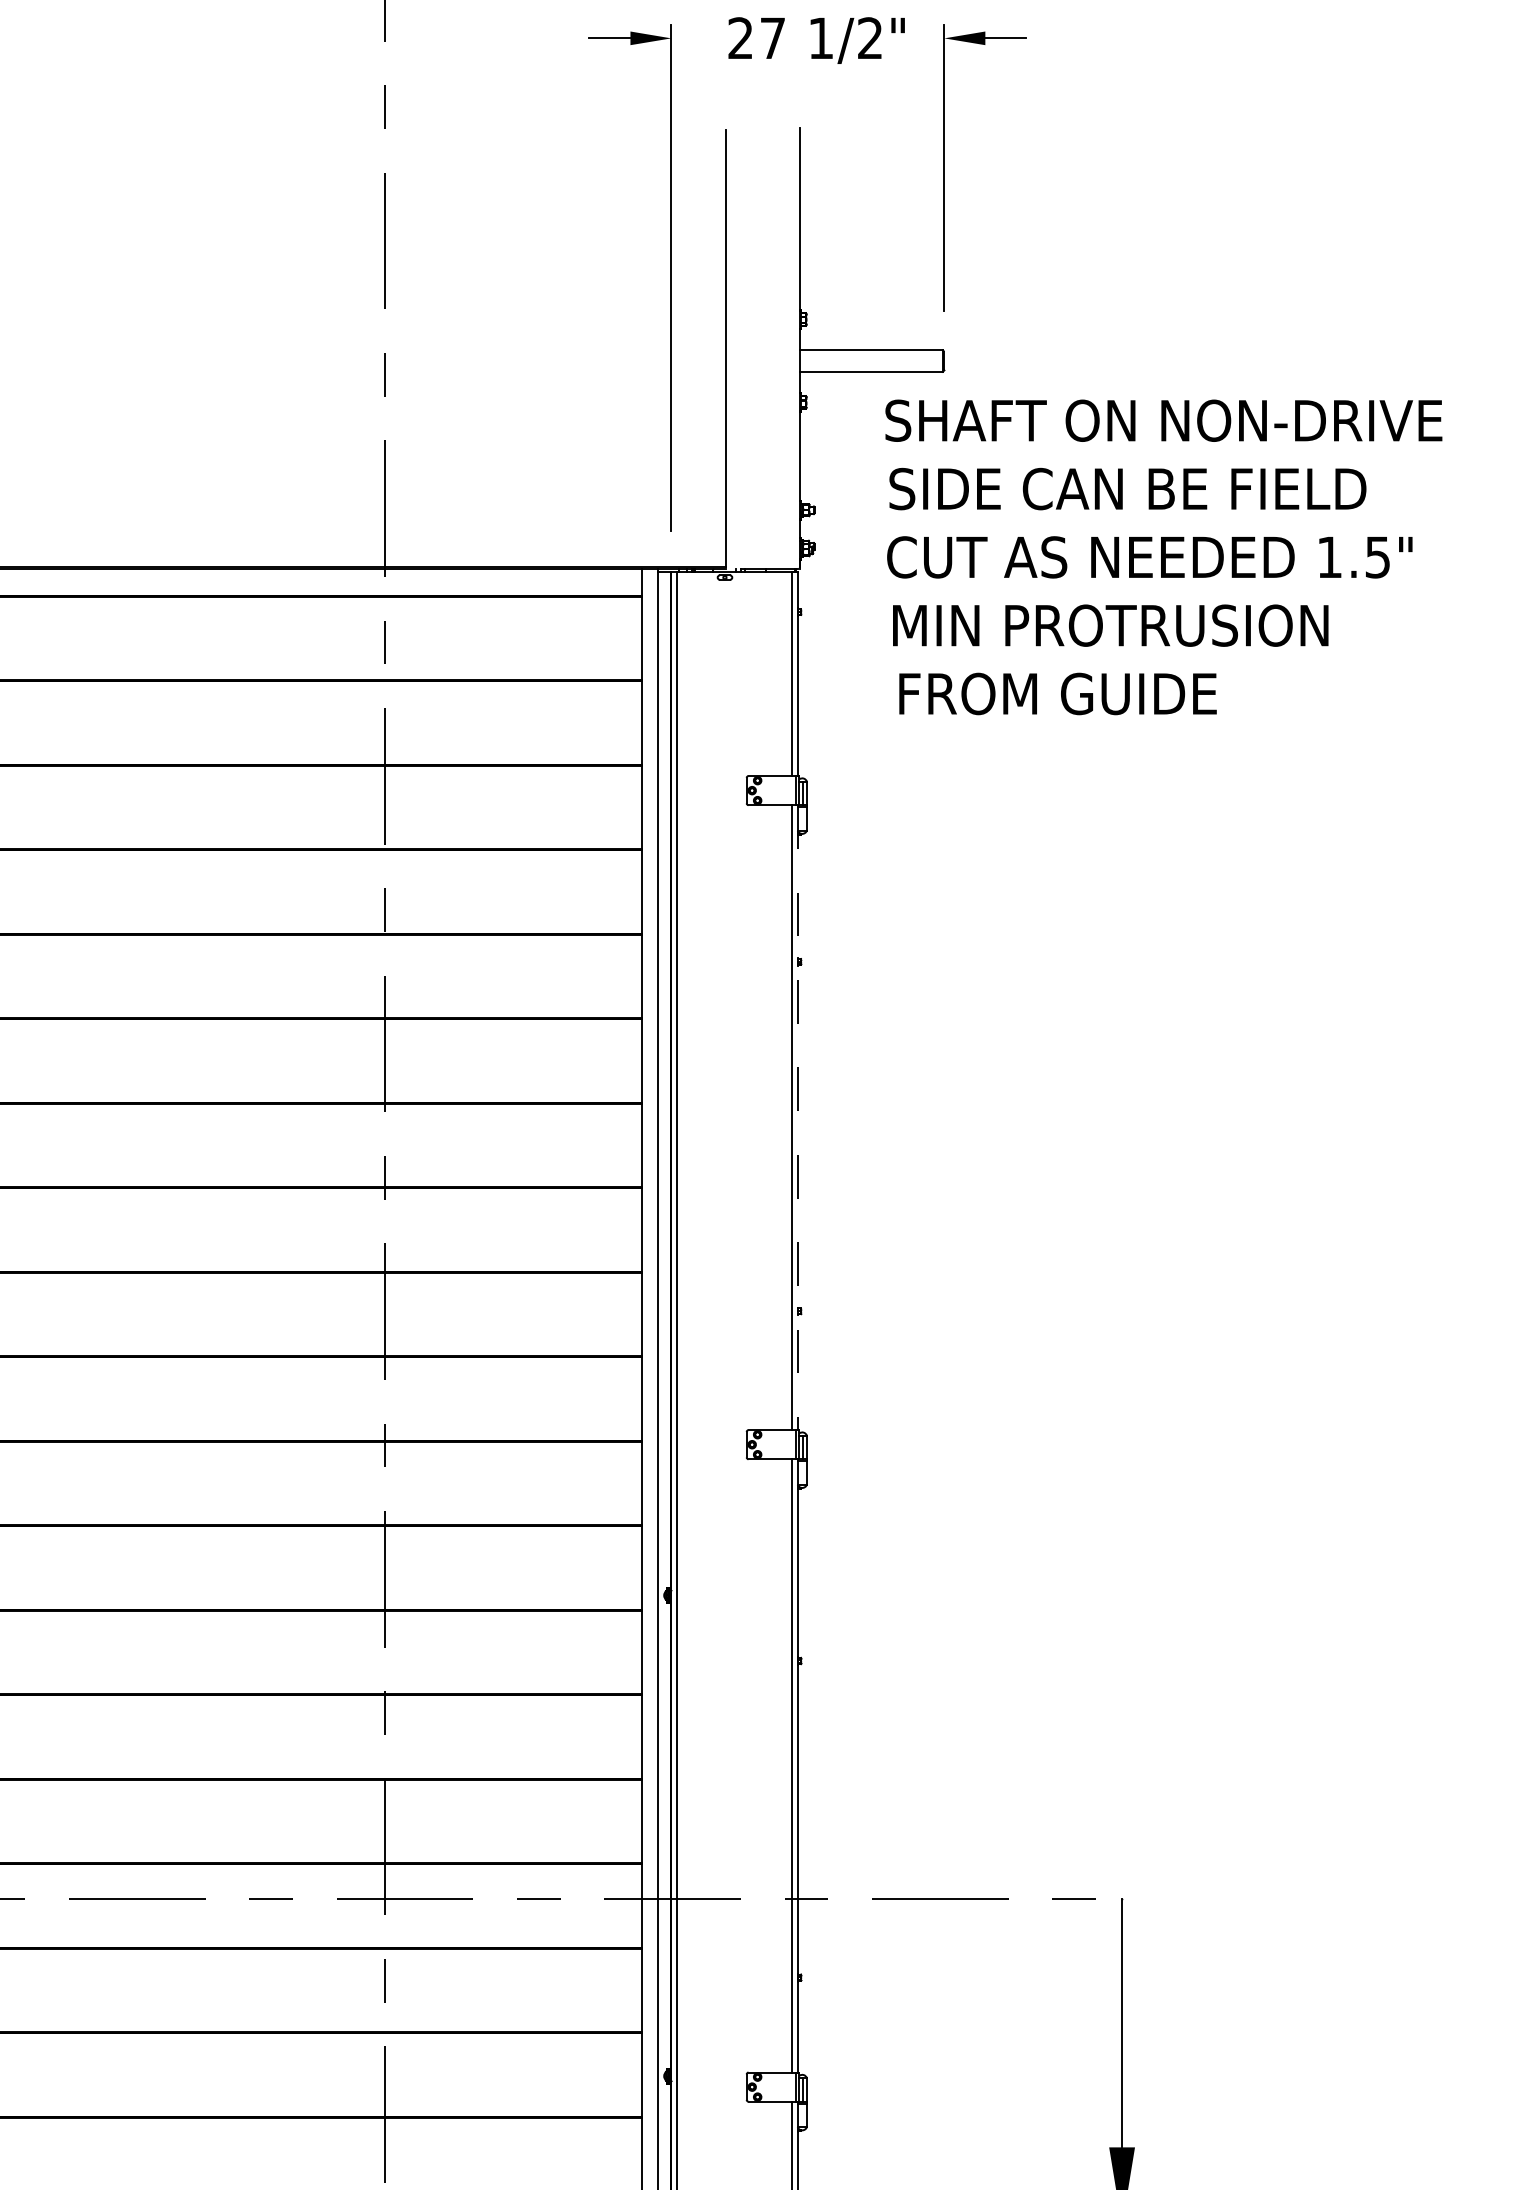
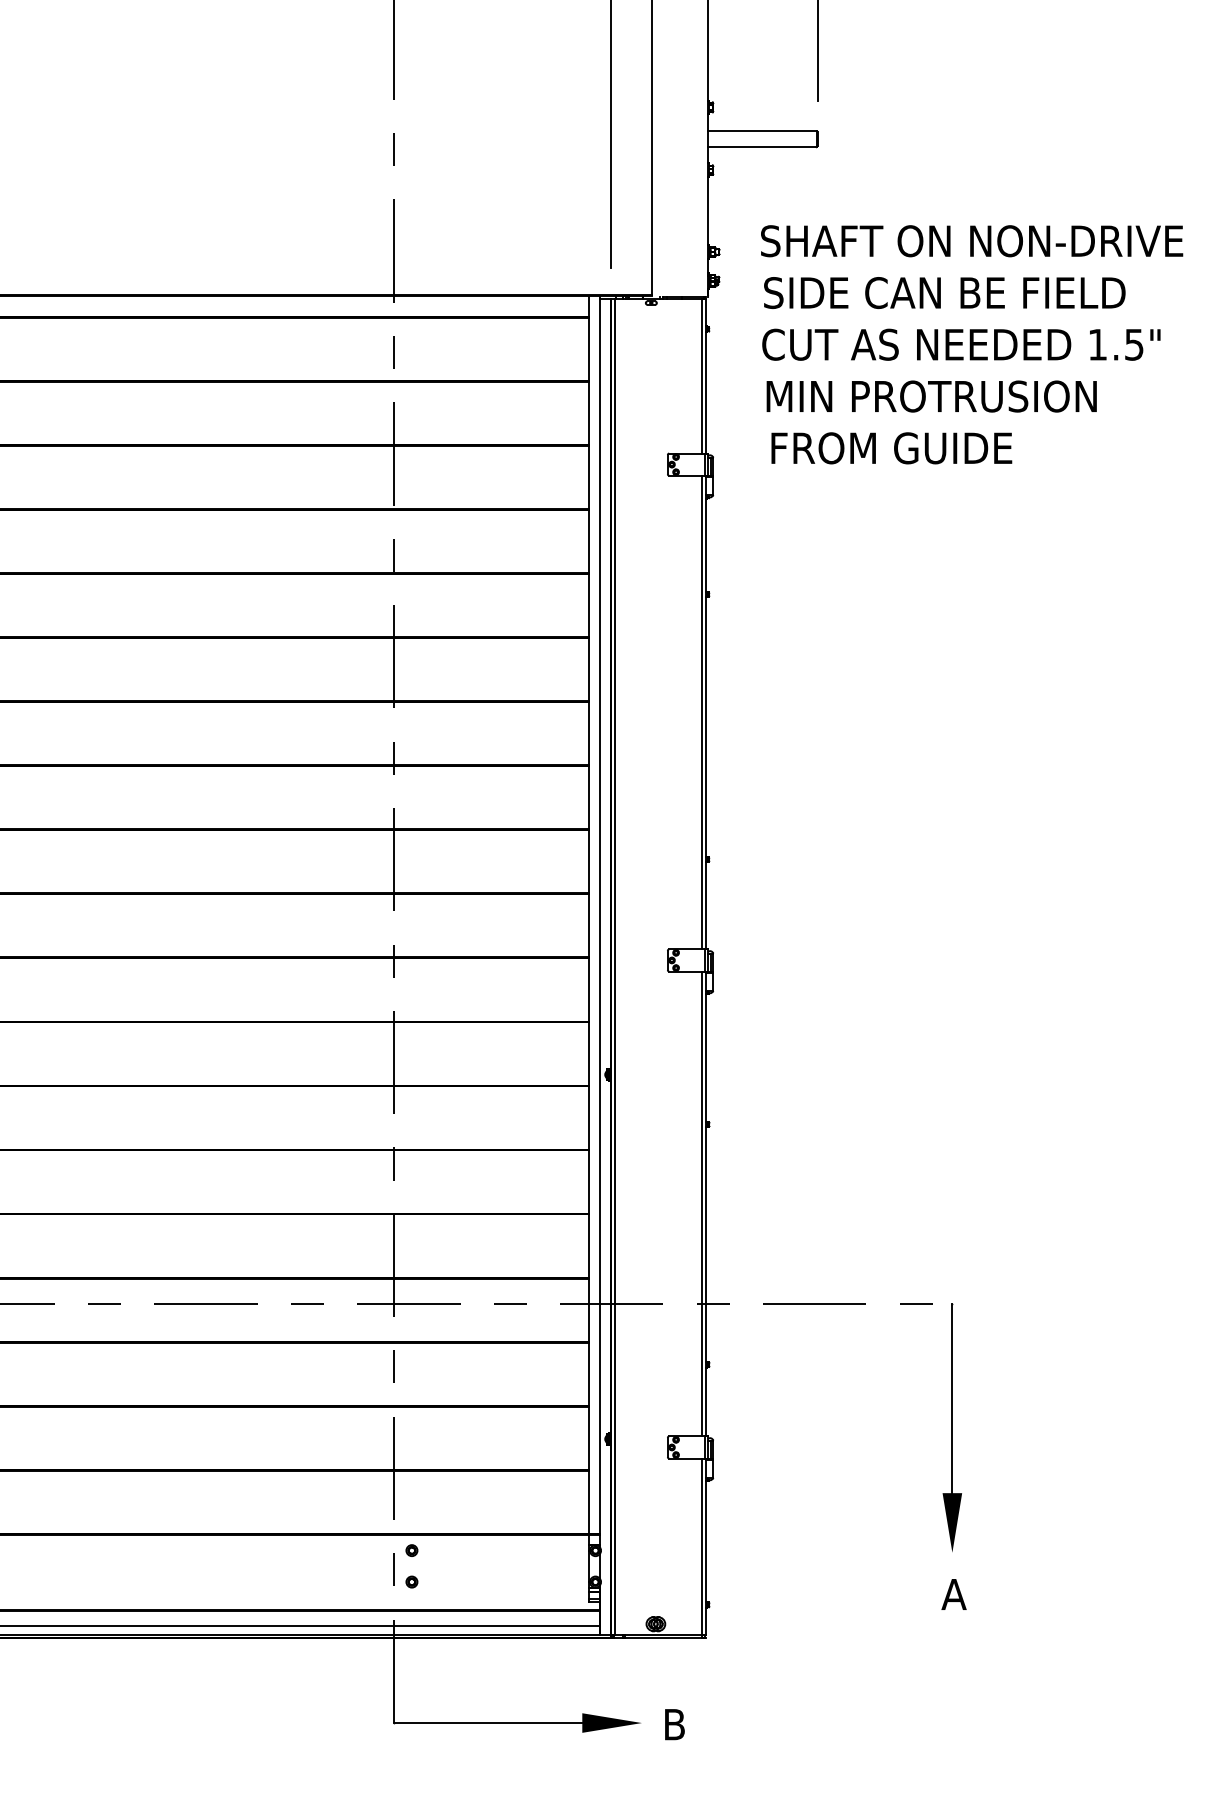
text: (1164, 557) -> (972, 344), moved
line: (797, 1117) -> (706, 712), dashed -> solid

